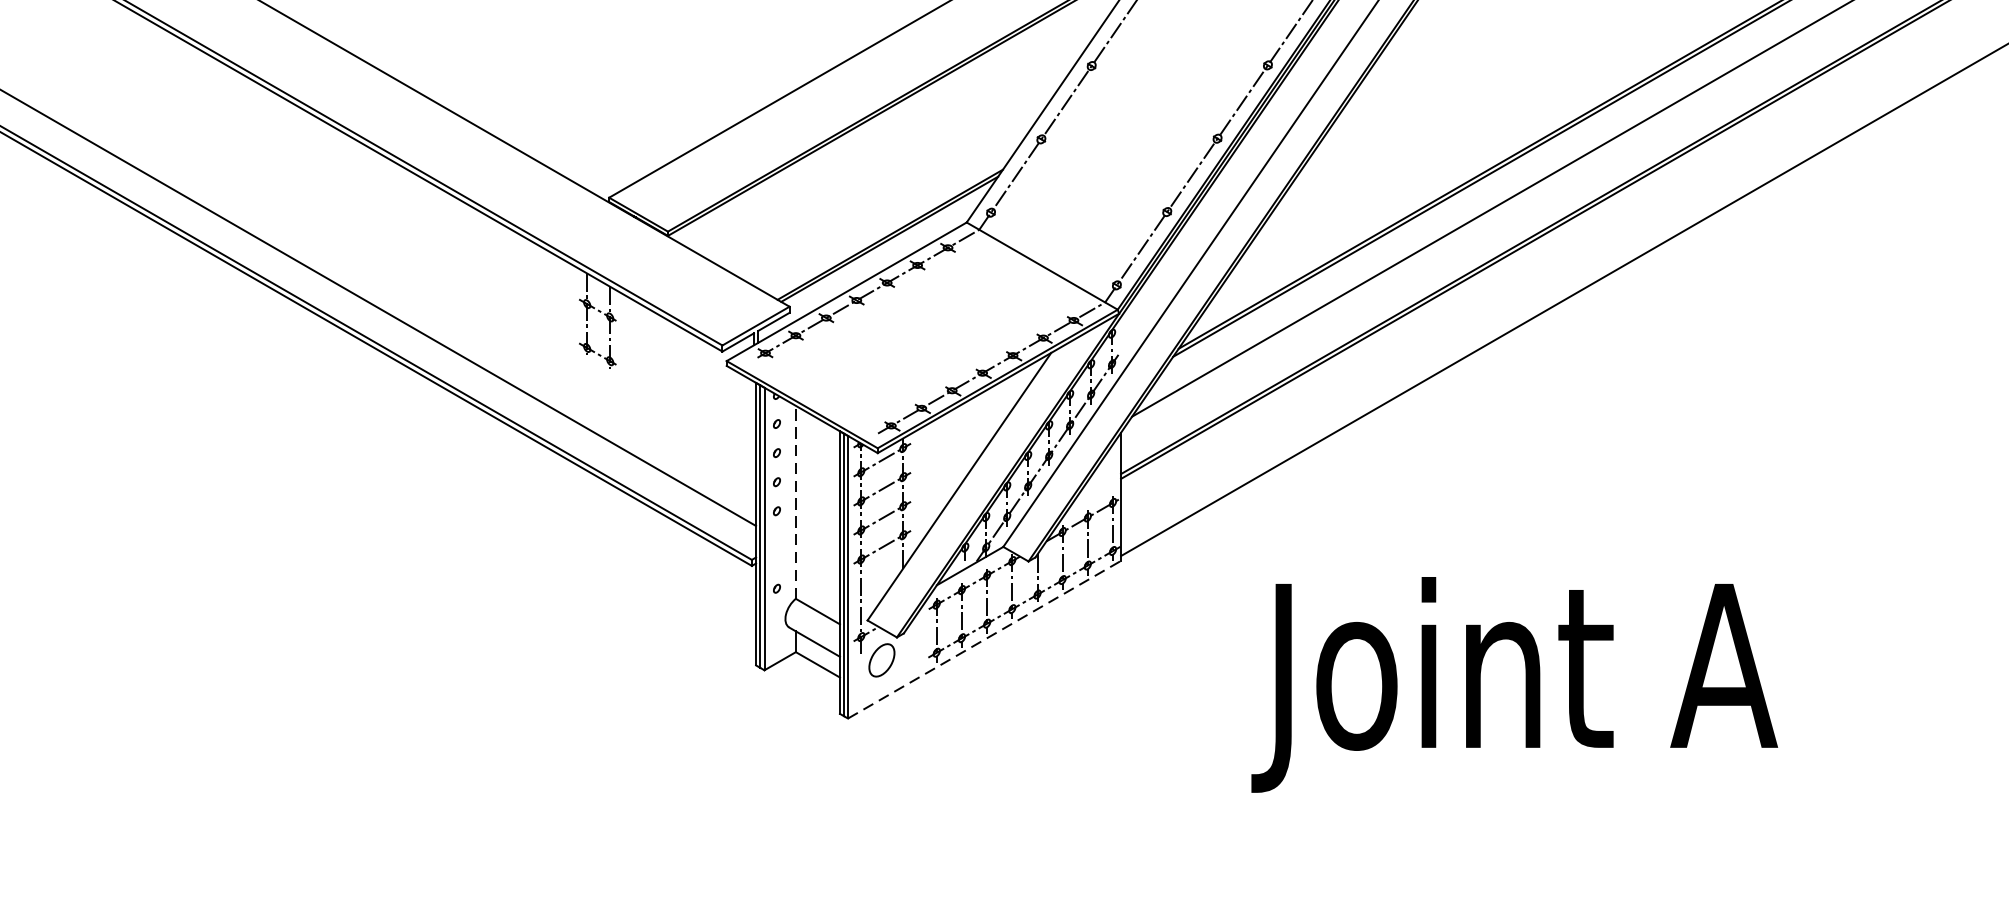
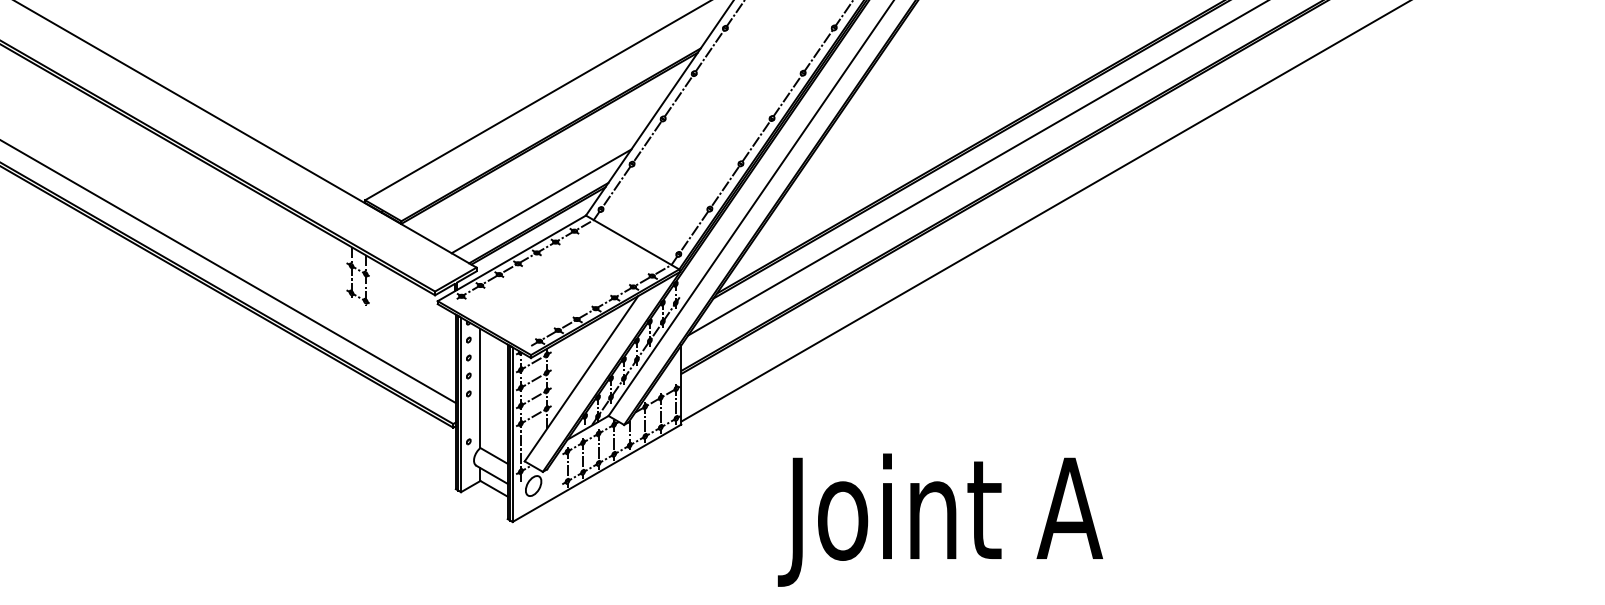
line: (894, 199) -> (541, 201), added
line: (795, 502) -> (480, 388), dashed -> solid
line: (985, 640) -> (597, 473), dashed -> solid
text: (1514, 683) -> (940, 519), moved

